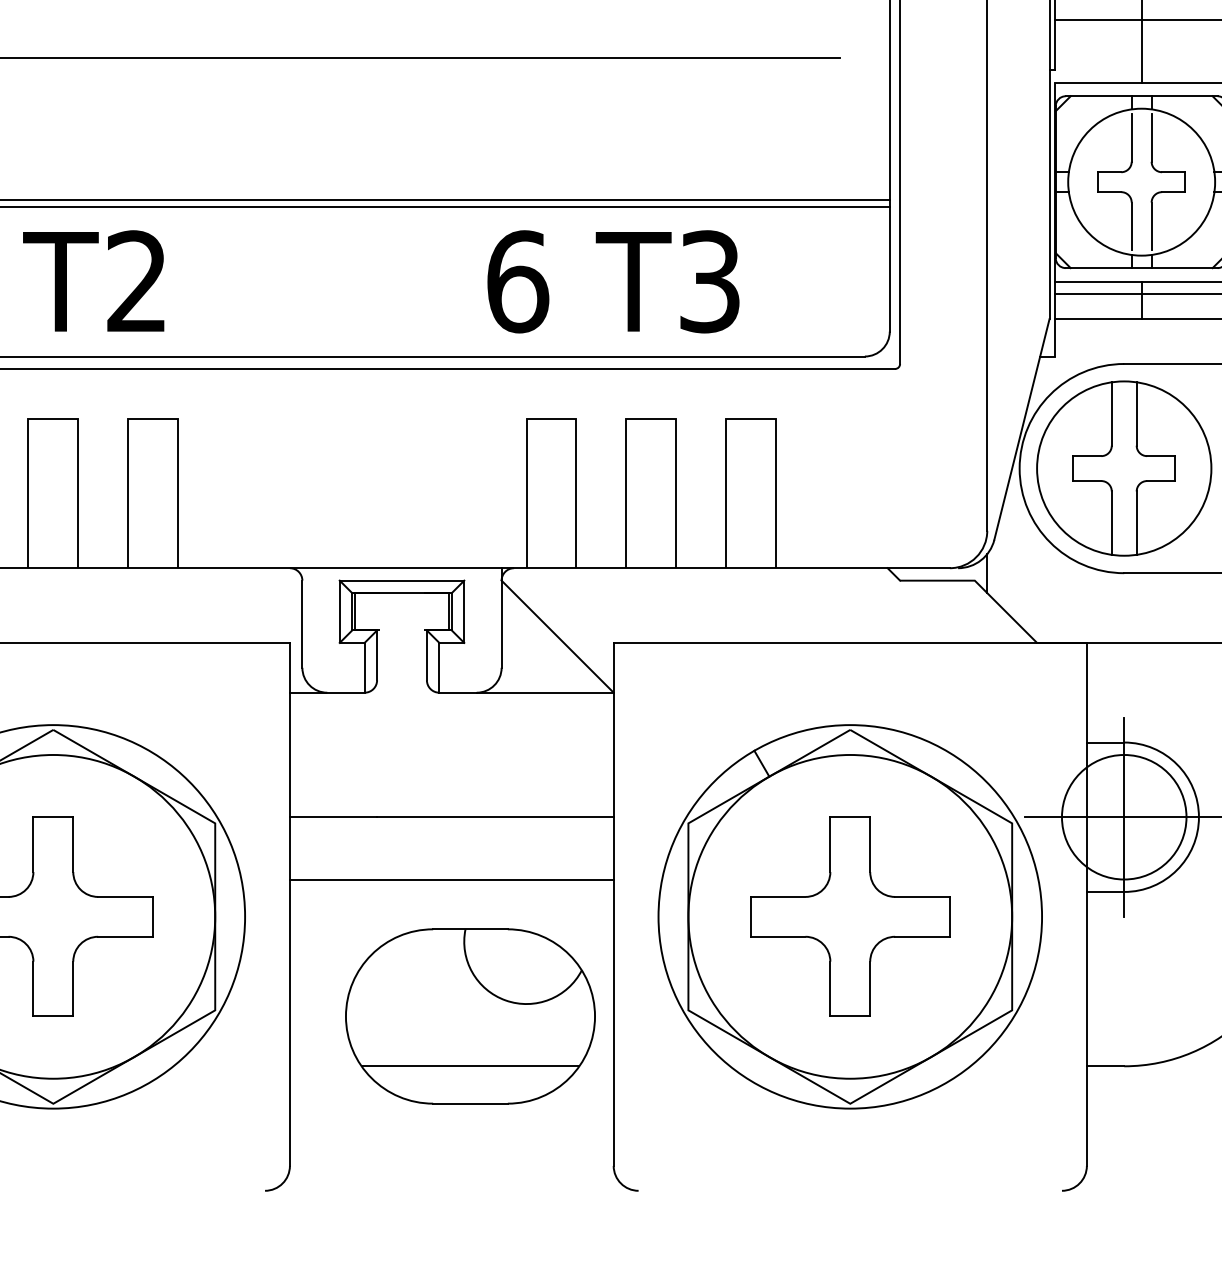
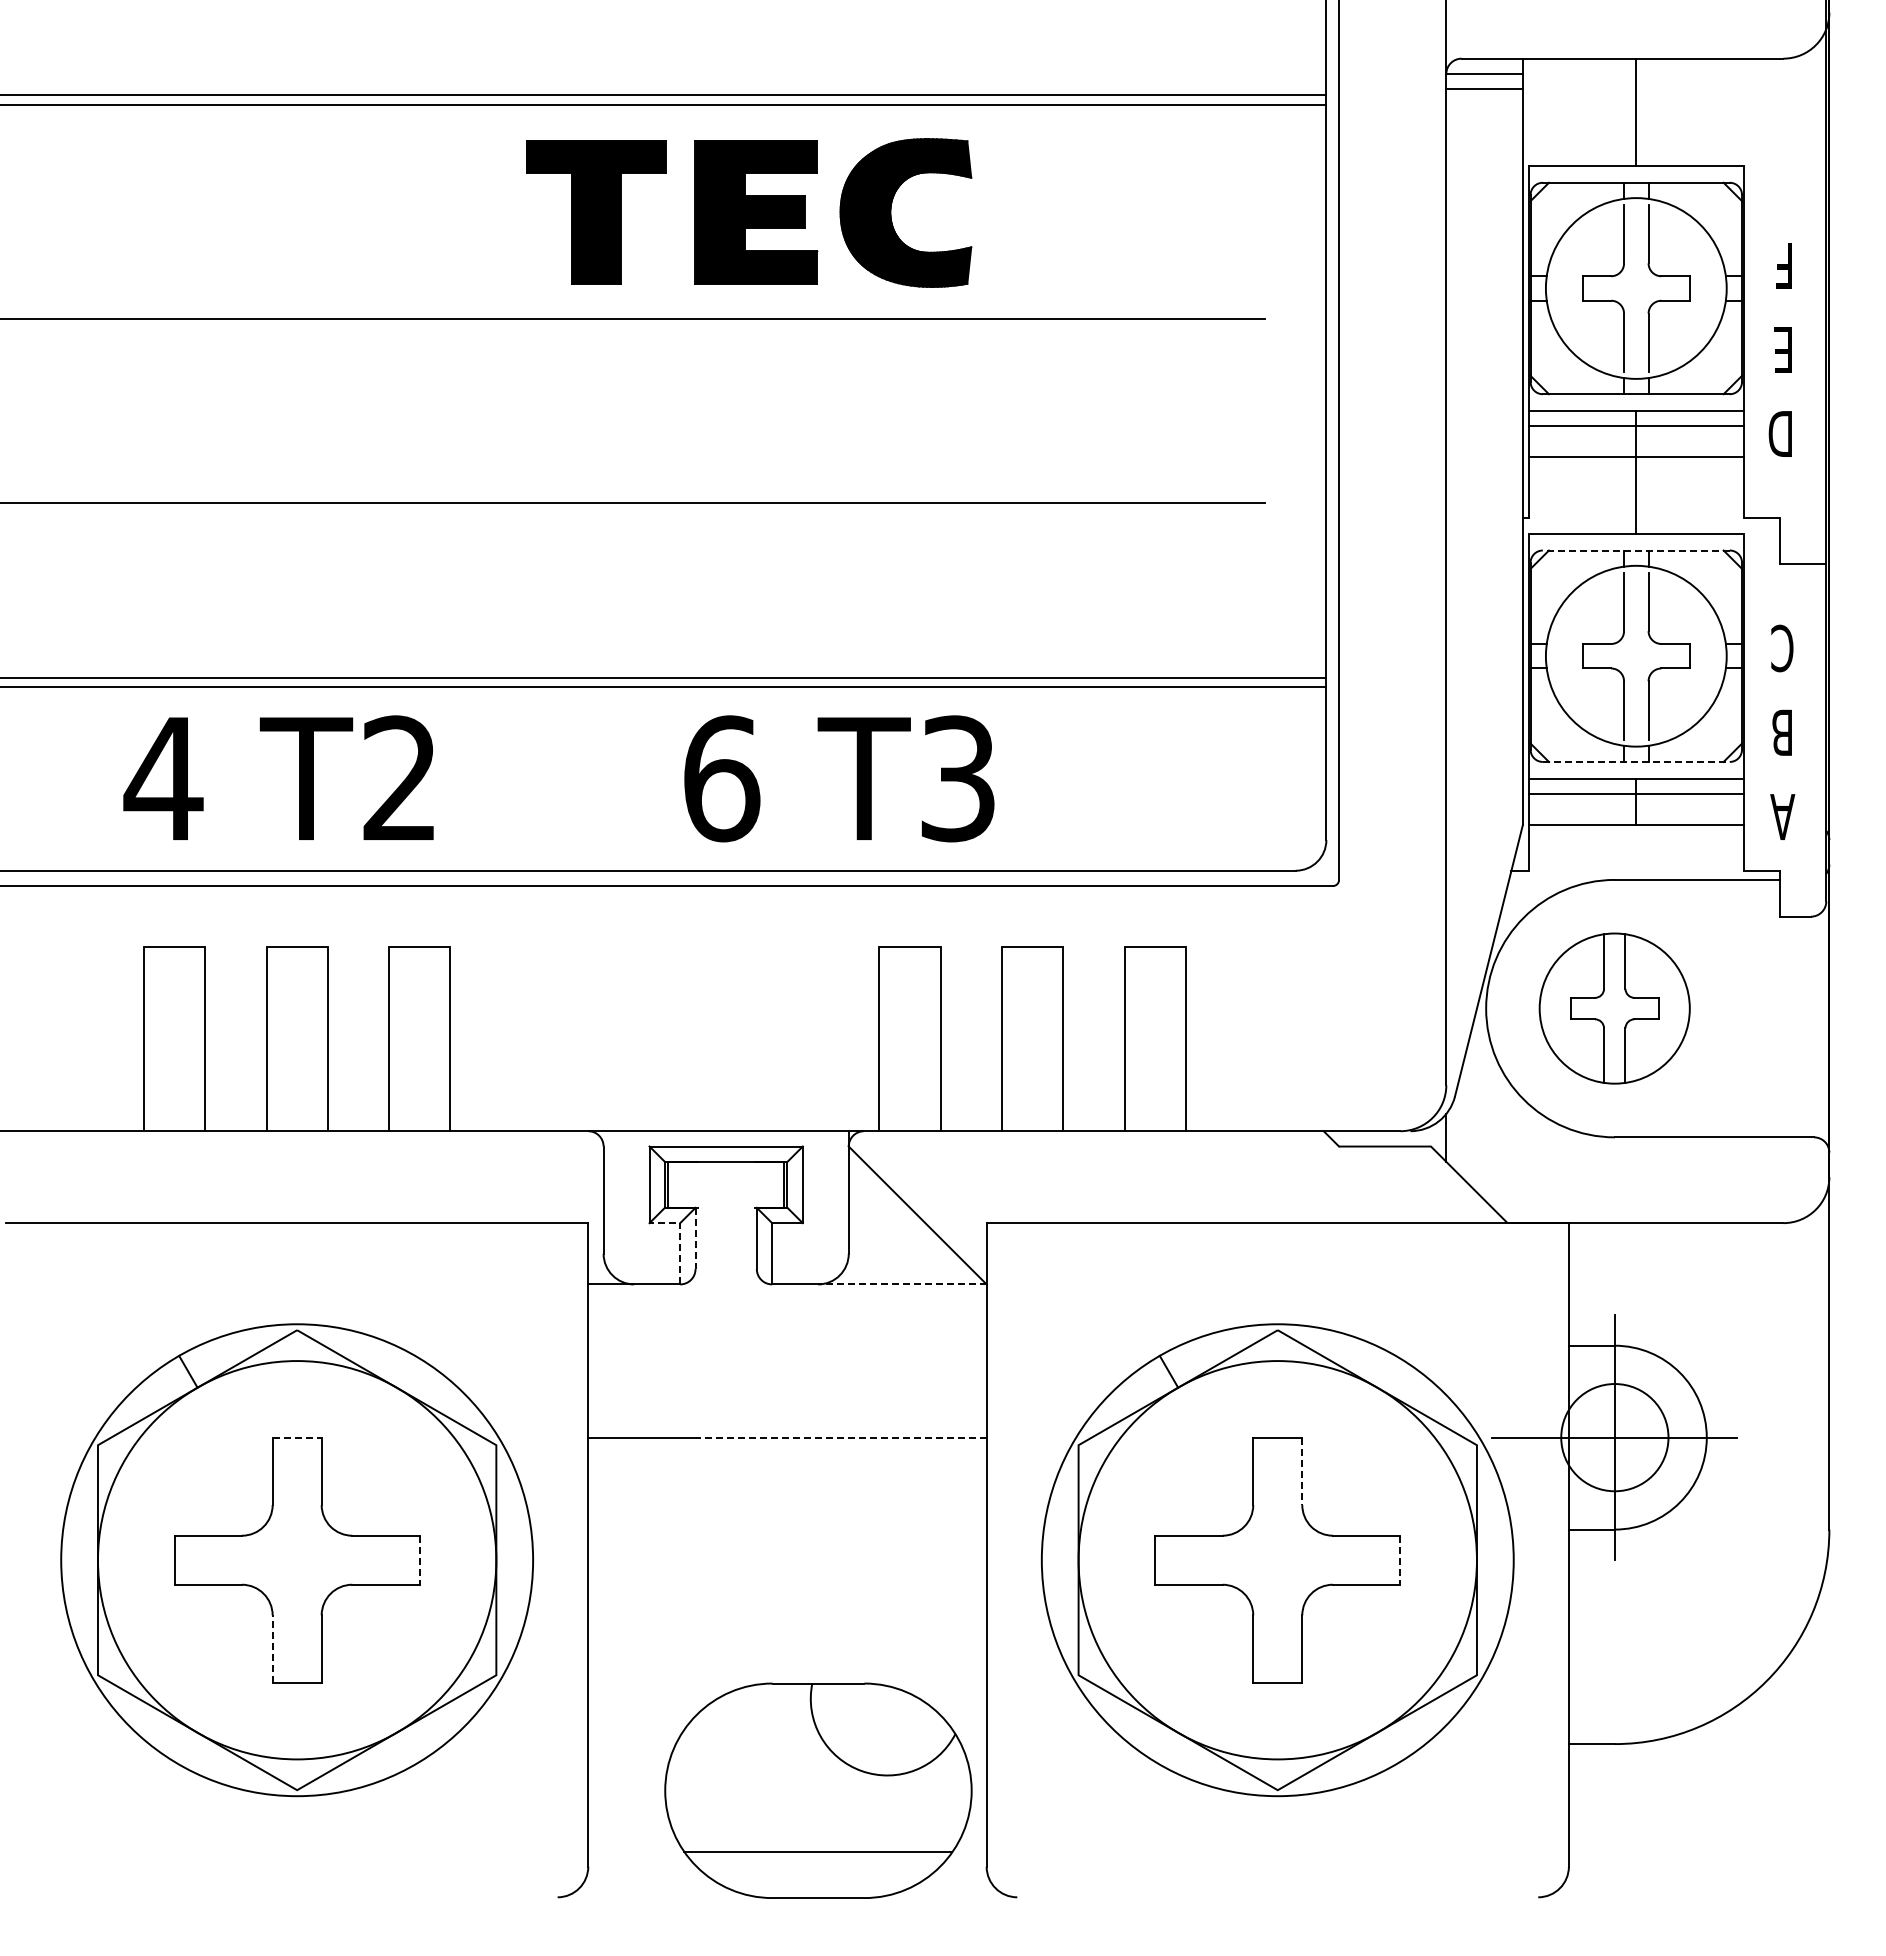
line: (1141, 96) -> (1635, 550), solid -> dashed
line: (1141, 267) -> (1636, 761), solid -> dashed
text: (613, 281) -> (839, 778), moved
part: (1123, 468) -> (1614, 1008), size x0.7
line: (364, 654) -> (680, 1237), solid -> dashed
line: (377, 655) -> (695, 1238), solid -> dashed
line: (544, 692) -> (901, 1284), solid -> dashed
line: (53, 817) -> (297, 1437), solid -> dashed
line: (495, 817) -> (841, 1437), solid -> dashed
circle: (1123, 817) -> (1614, 1437), size x0.7
line: (870, 844) -> (1302, 1471), solid -> dashed
line: (451, 879) -> (787, 1514), removed
line: (152, 917) -> (419, 1560), solid -> dashed
line: (950, 917) -> (1400, 1560), solid -> dashed
line: (33, 989) -> (272, 1649), solid -> dashed
part: (470, 1016) -> (818, 1790), moved

